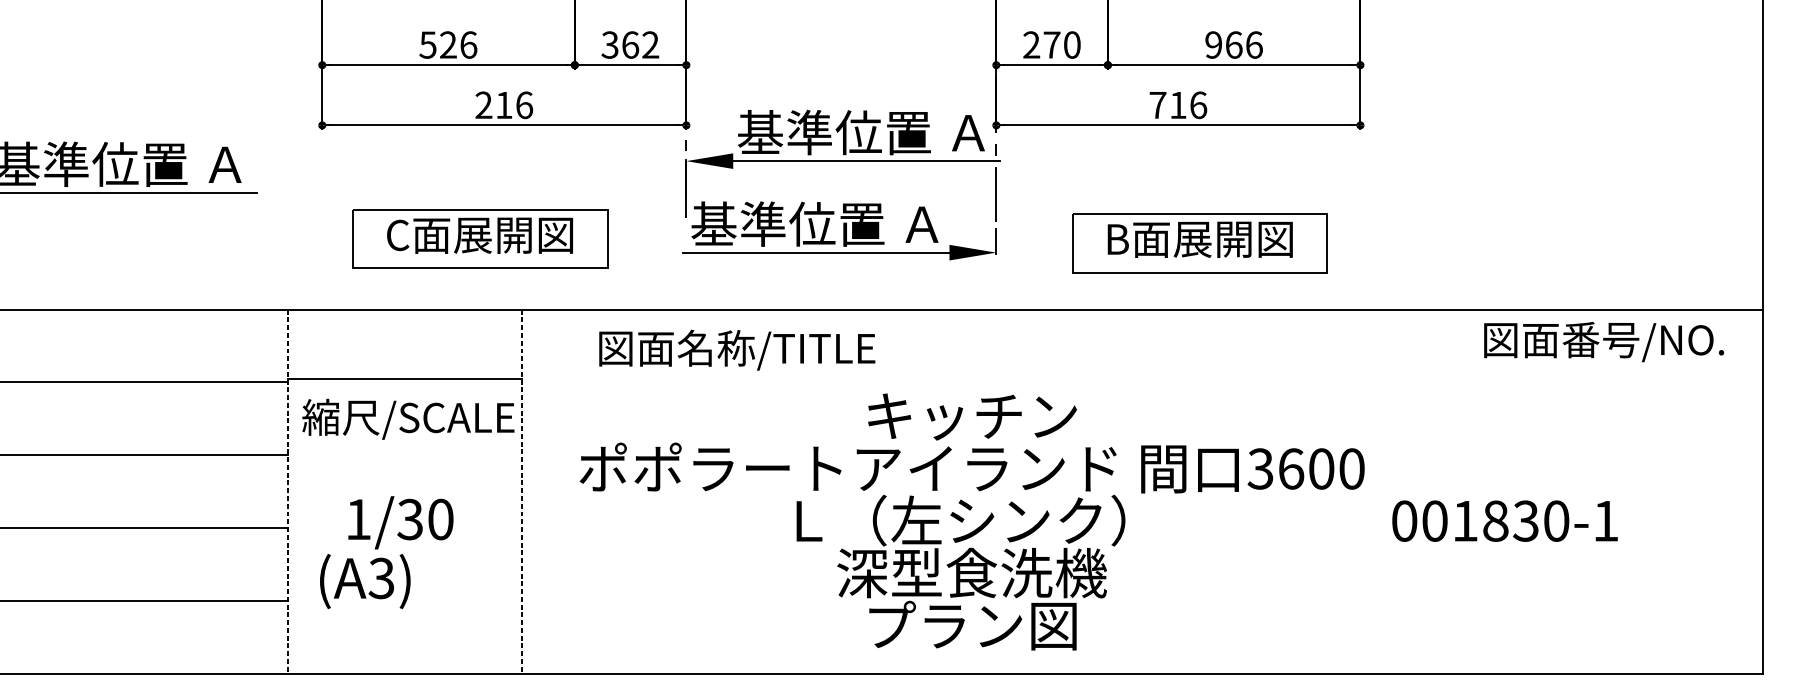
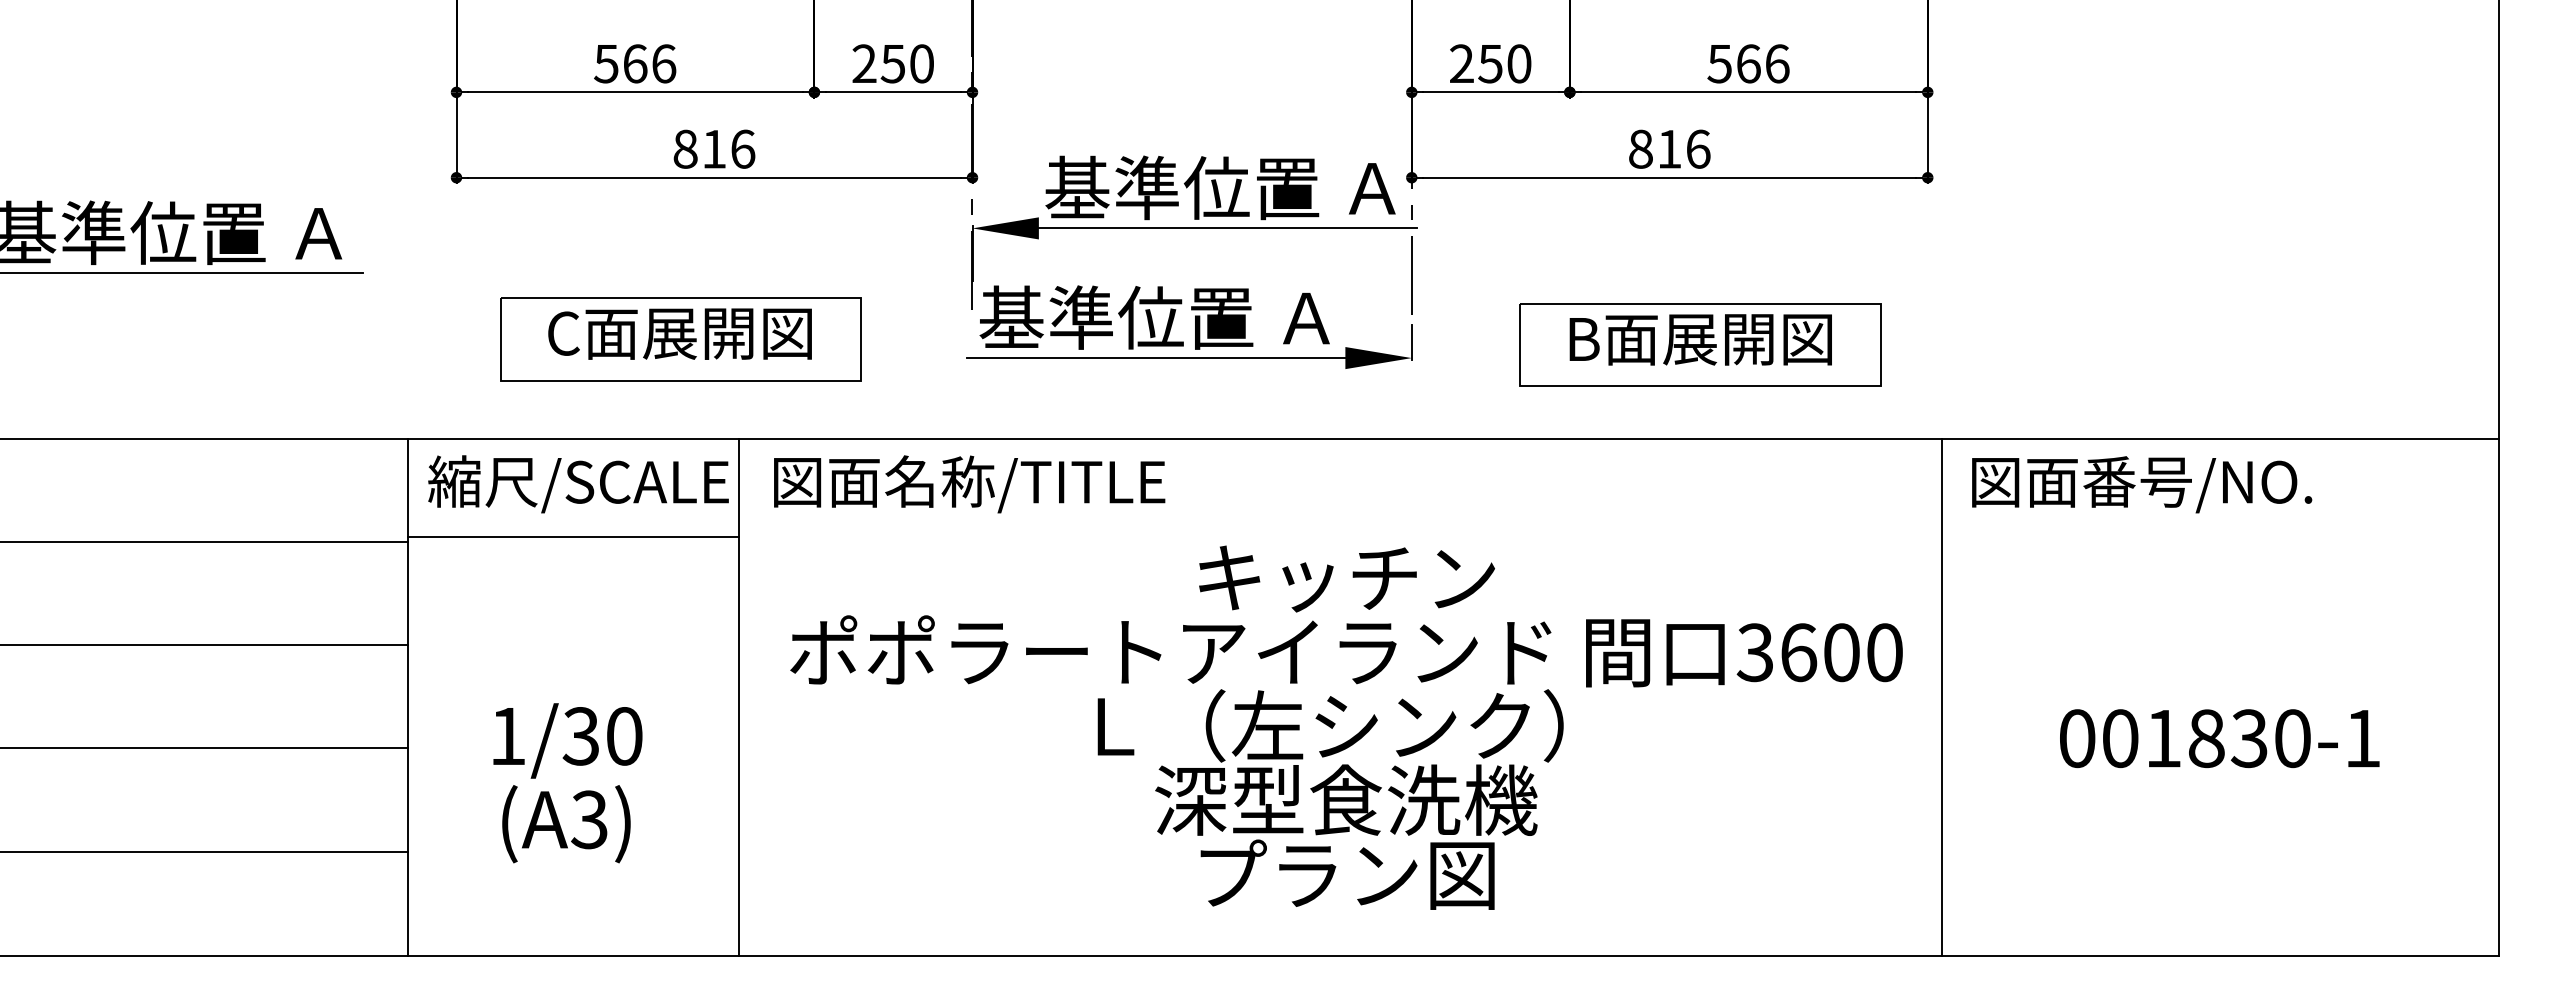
text: (448, 44) -> (635, 63), 526 -> 566
text: (629, 44) -> (892, 63), 362 -> 250
text: (1213, 44) -> (1719, 63), 966 -> 566
text: (1051, 45) -> (1490, 64), 270 -> 250
text: (483, 104) -> (685, 148), 216 -> 816
text: (1157, 104) -> (1640, 148), 716 -> 816
text: (1604, 341) -> (2142, 484), moved
text: (737, 350) -> (969, 484), moved
text: (408, 419) -> (578, 484), moved
line: (1370, 491) -> (1941, 696), added
line: (288, 492) -> (408, 697), dashed -> solid
line: (521, 492) -> (739, 697), dashed -> solid
text: (972, 521) -> (1346, 727), moved
text: (1504, 521) -> (2219, 738), moved
text: (365, 581) -> (566, 824), moved

